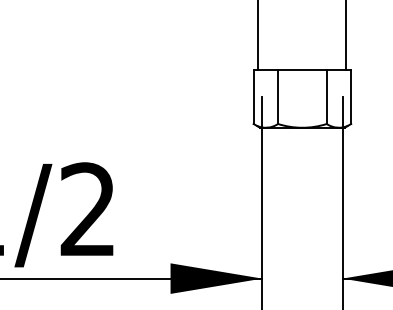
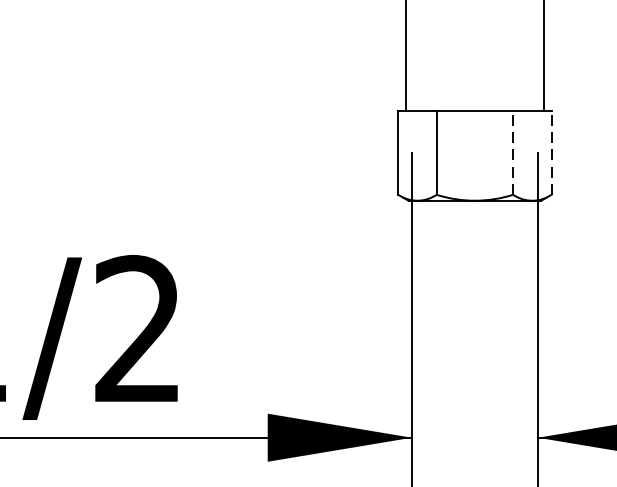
line: (326, 97) -> (512, 153), solid -> dashed
line: (351, 97) -> (552, 153), solid -> dashed

